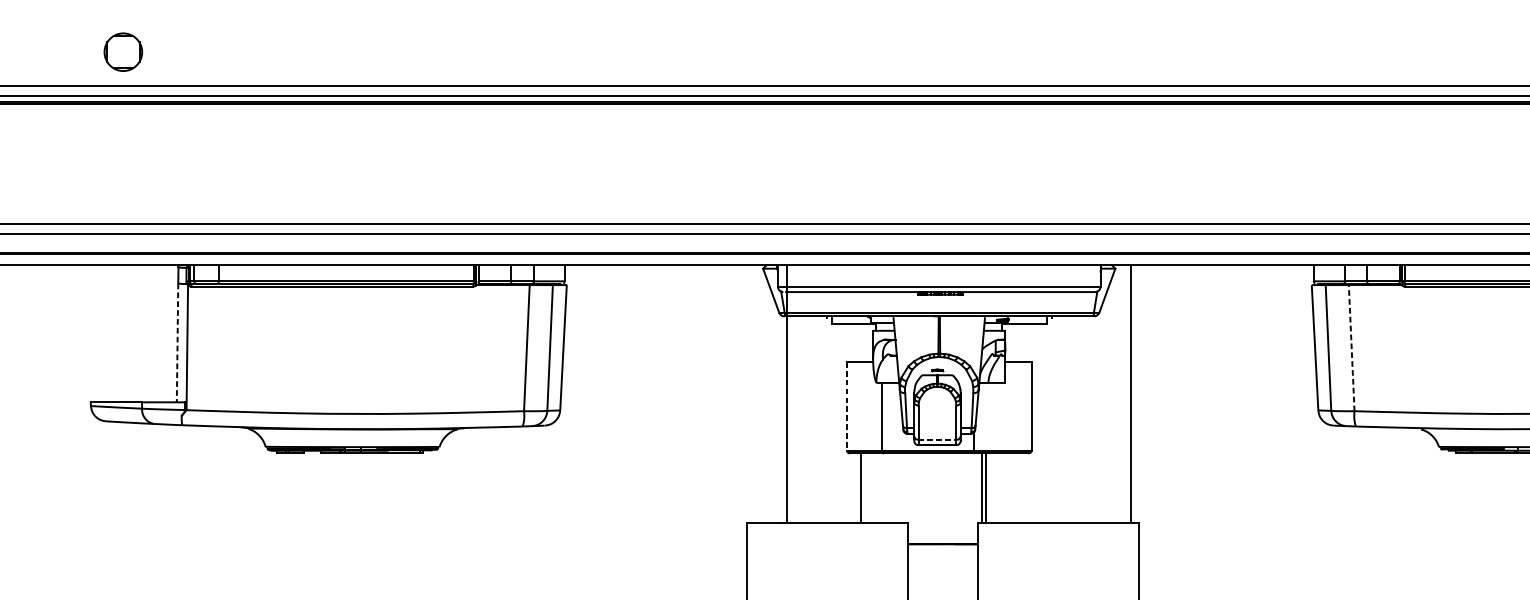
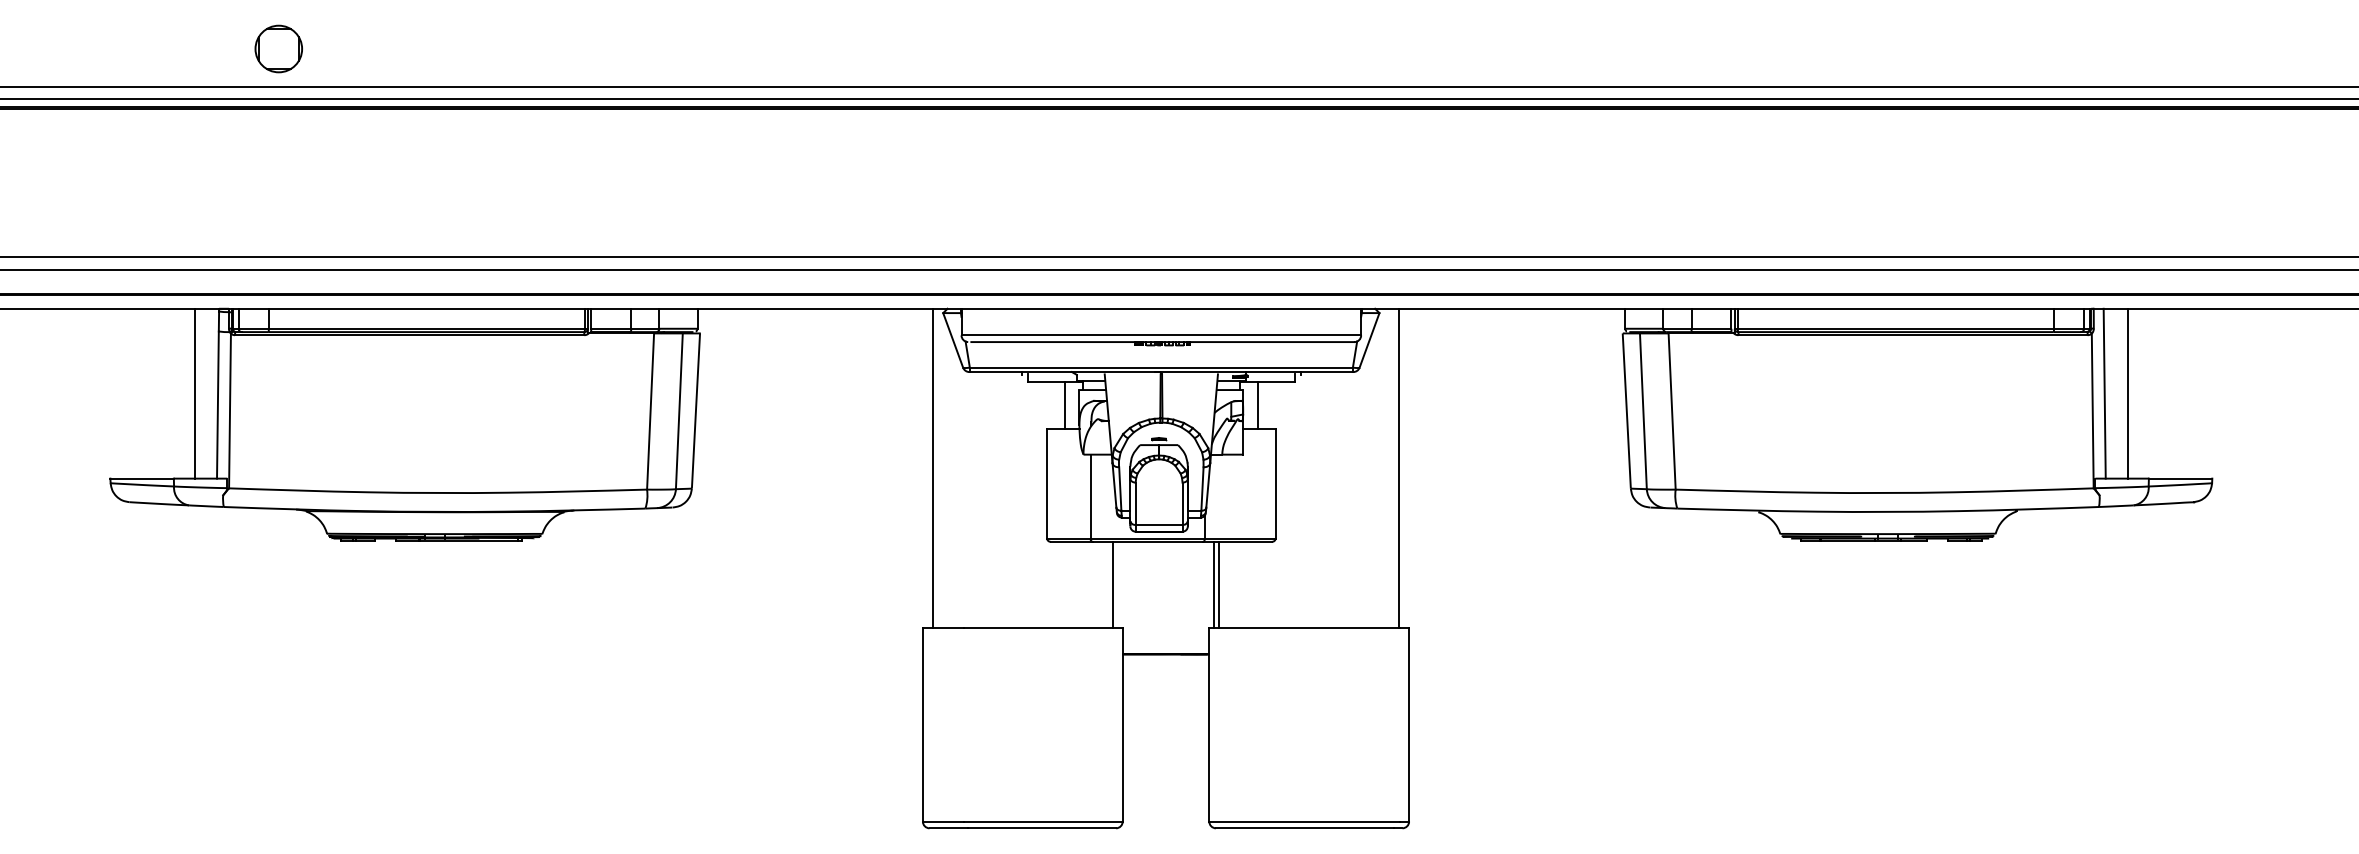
part: (123, 51) -> (278, 48), moved
line: (158, 333) -> (194, 393), added
line: (177, 343) -> (217, 405), dashed -> solid
line: (861, 343) -> (1064, 405), added
line: (1016, 343) -> (1257, 405), added
line: (1351, 348) -> (1672, 411), dashed -> solid
line: (786, 394) -> (932, 468), moved
line: (847, 406) -> (1047, 483), dashed -> solid
line: (937, 439) -> (1159, 524), dashed -> solid
line: (861, 487) -> (1112, 584), moved

